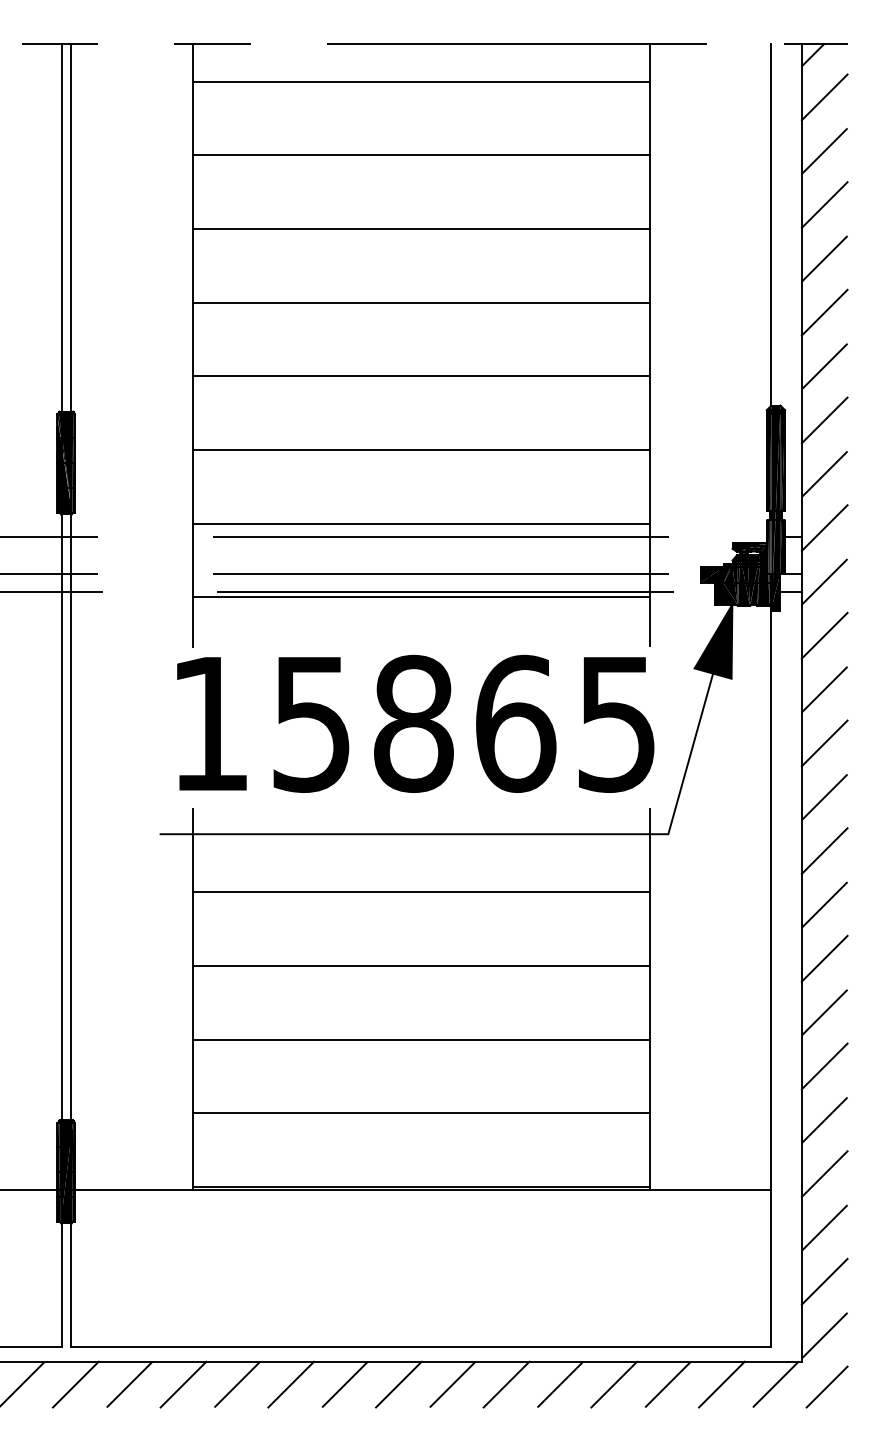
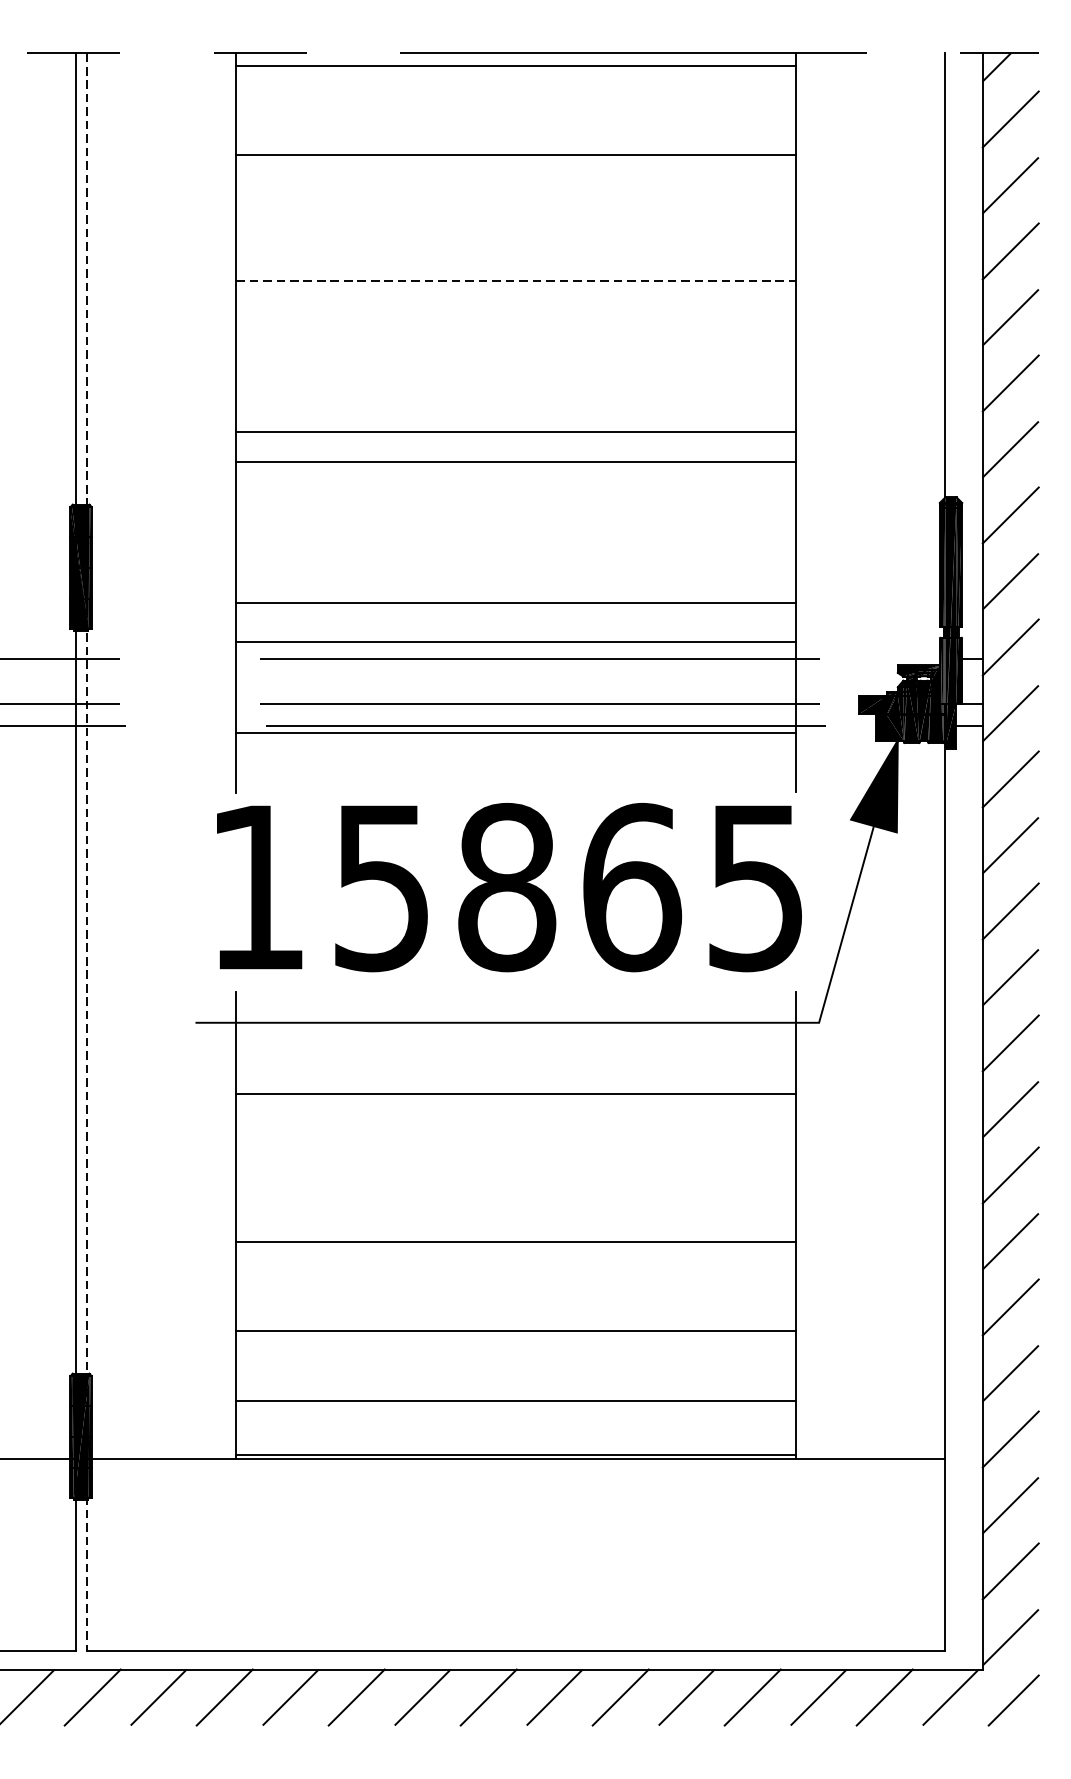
line: (420, 81) -> (515, 65), moved
line: (420, 155) -> (515, 155), moved
line: (421, 228) -> (516, 280), solid -> dashed
line: (420, 302) -> (515, 432), moved
line: (420, 450) -> (515, 603), moved
line: (70, 695) -> (86, 852), solid -> dashed
line: (420, 965) -> (515, 1241), moved
line: (420, 1039) -> (515, 1330), moved
line: (420, 1113) -> (515, 1400), moved

